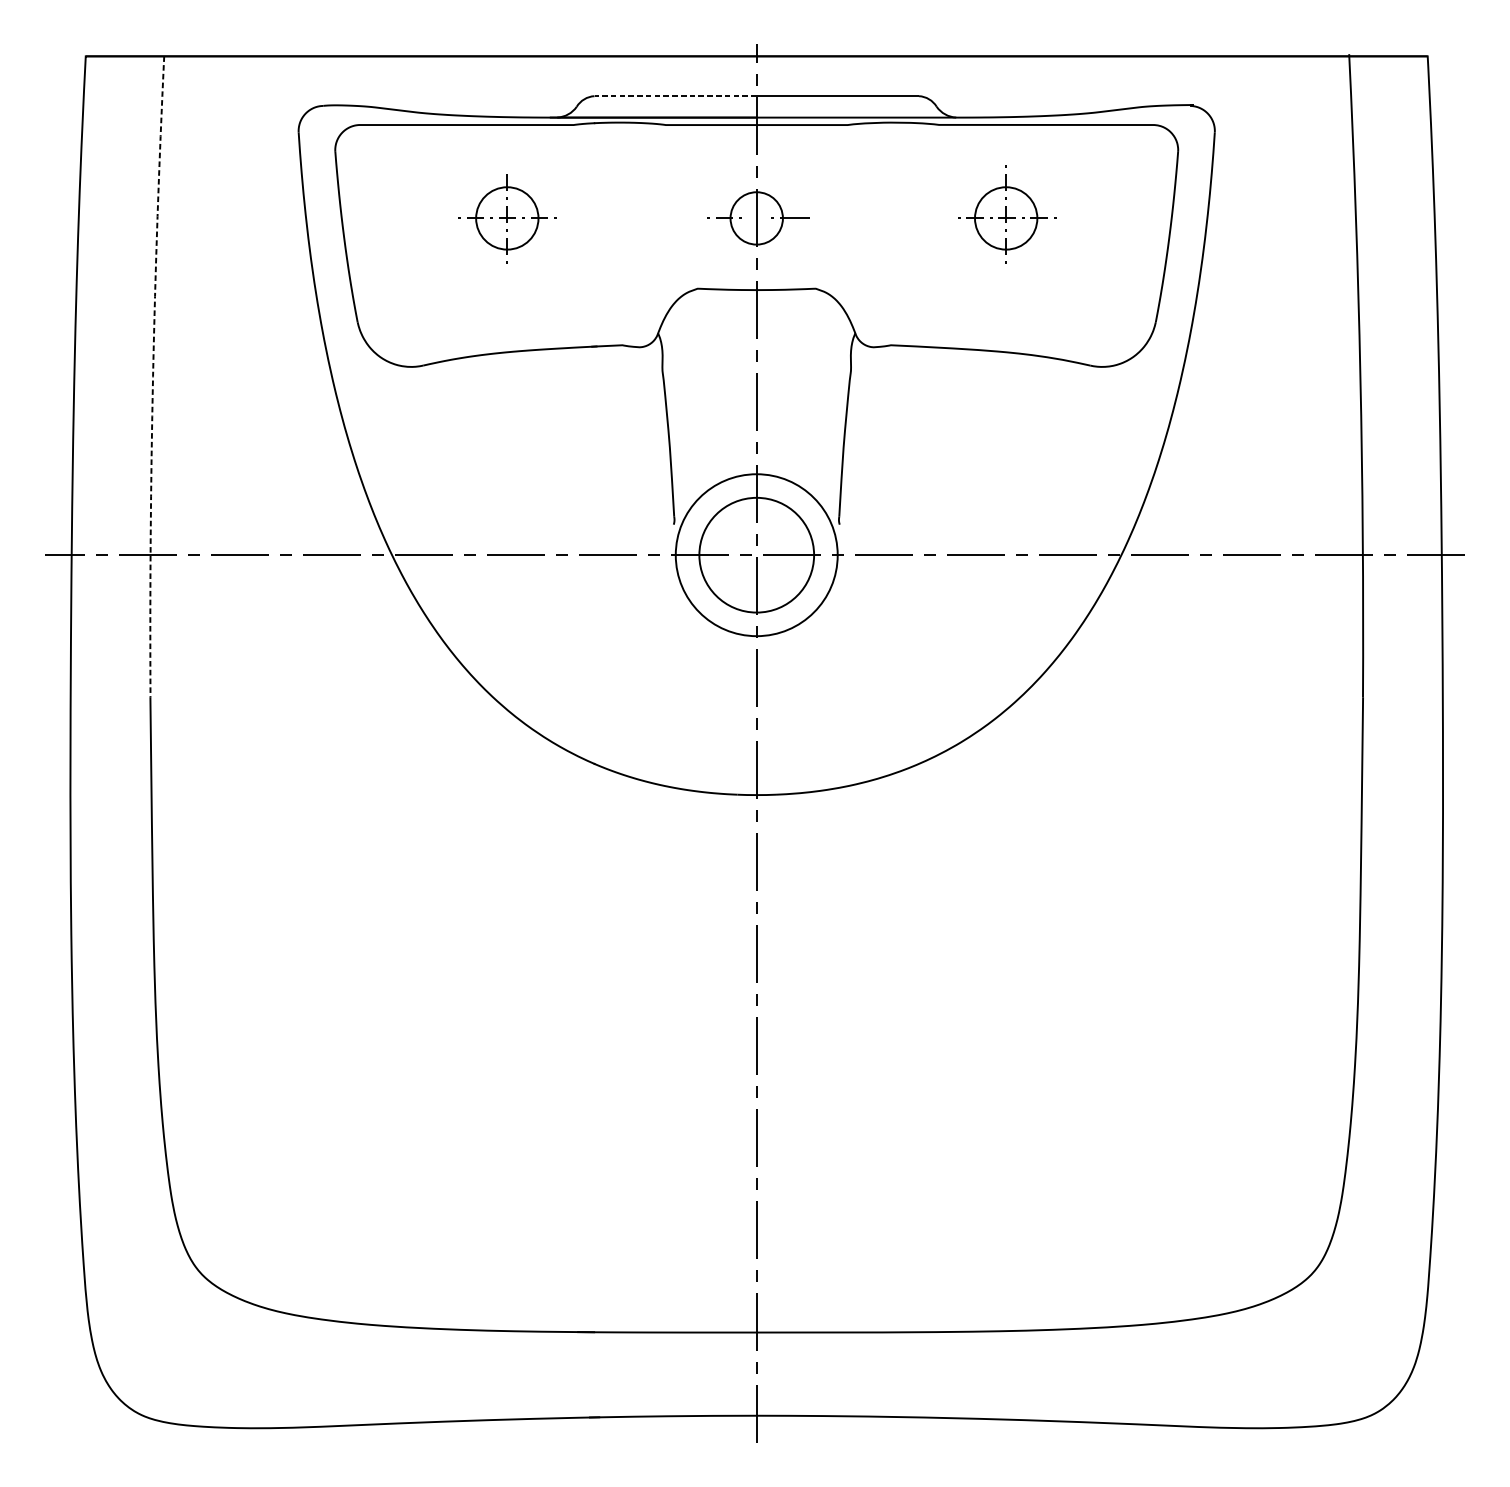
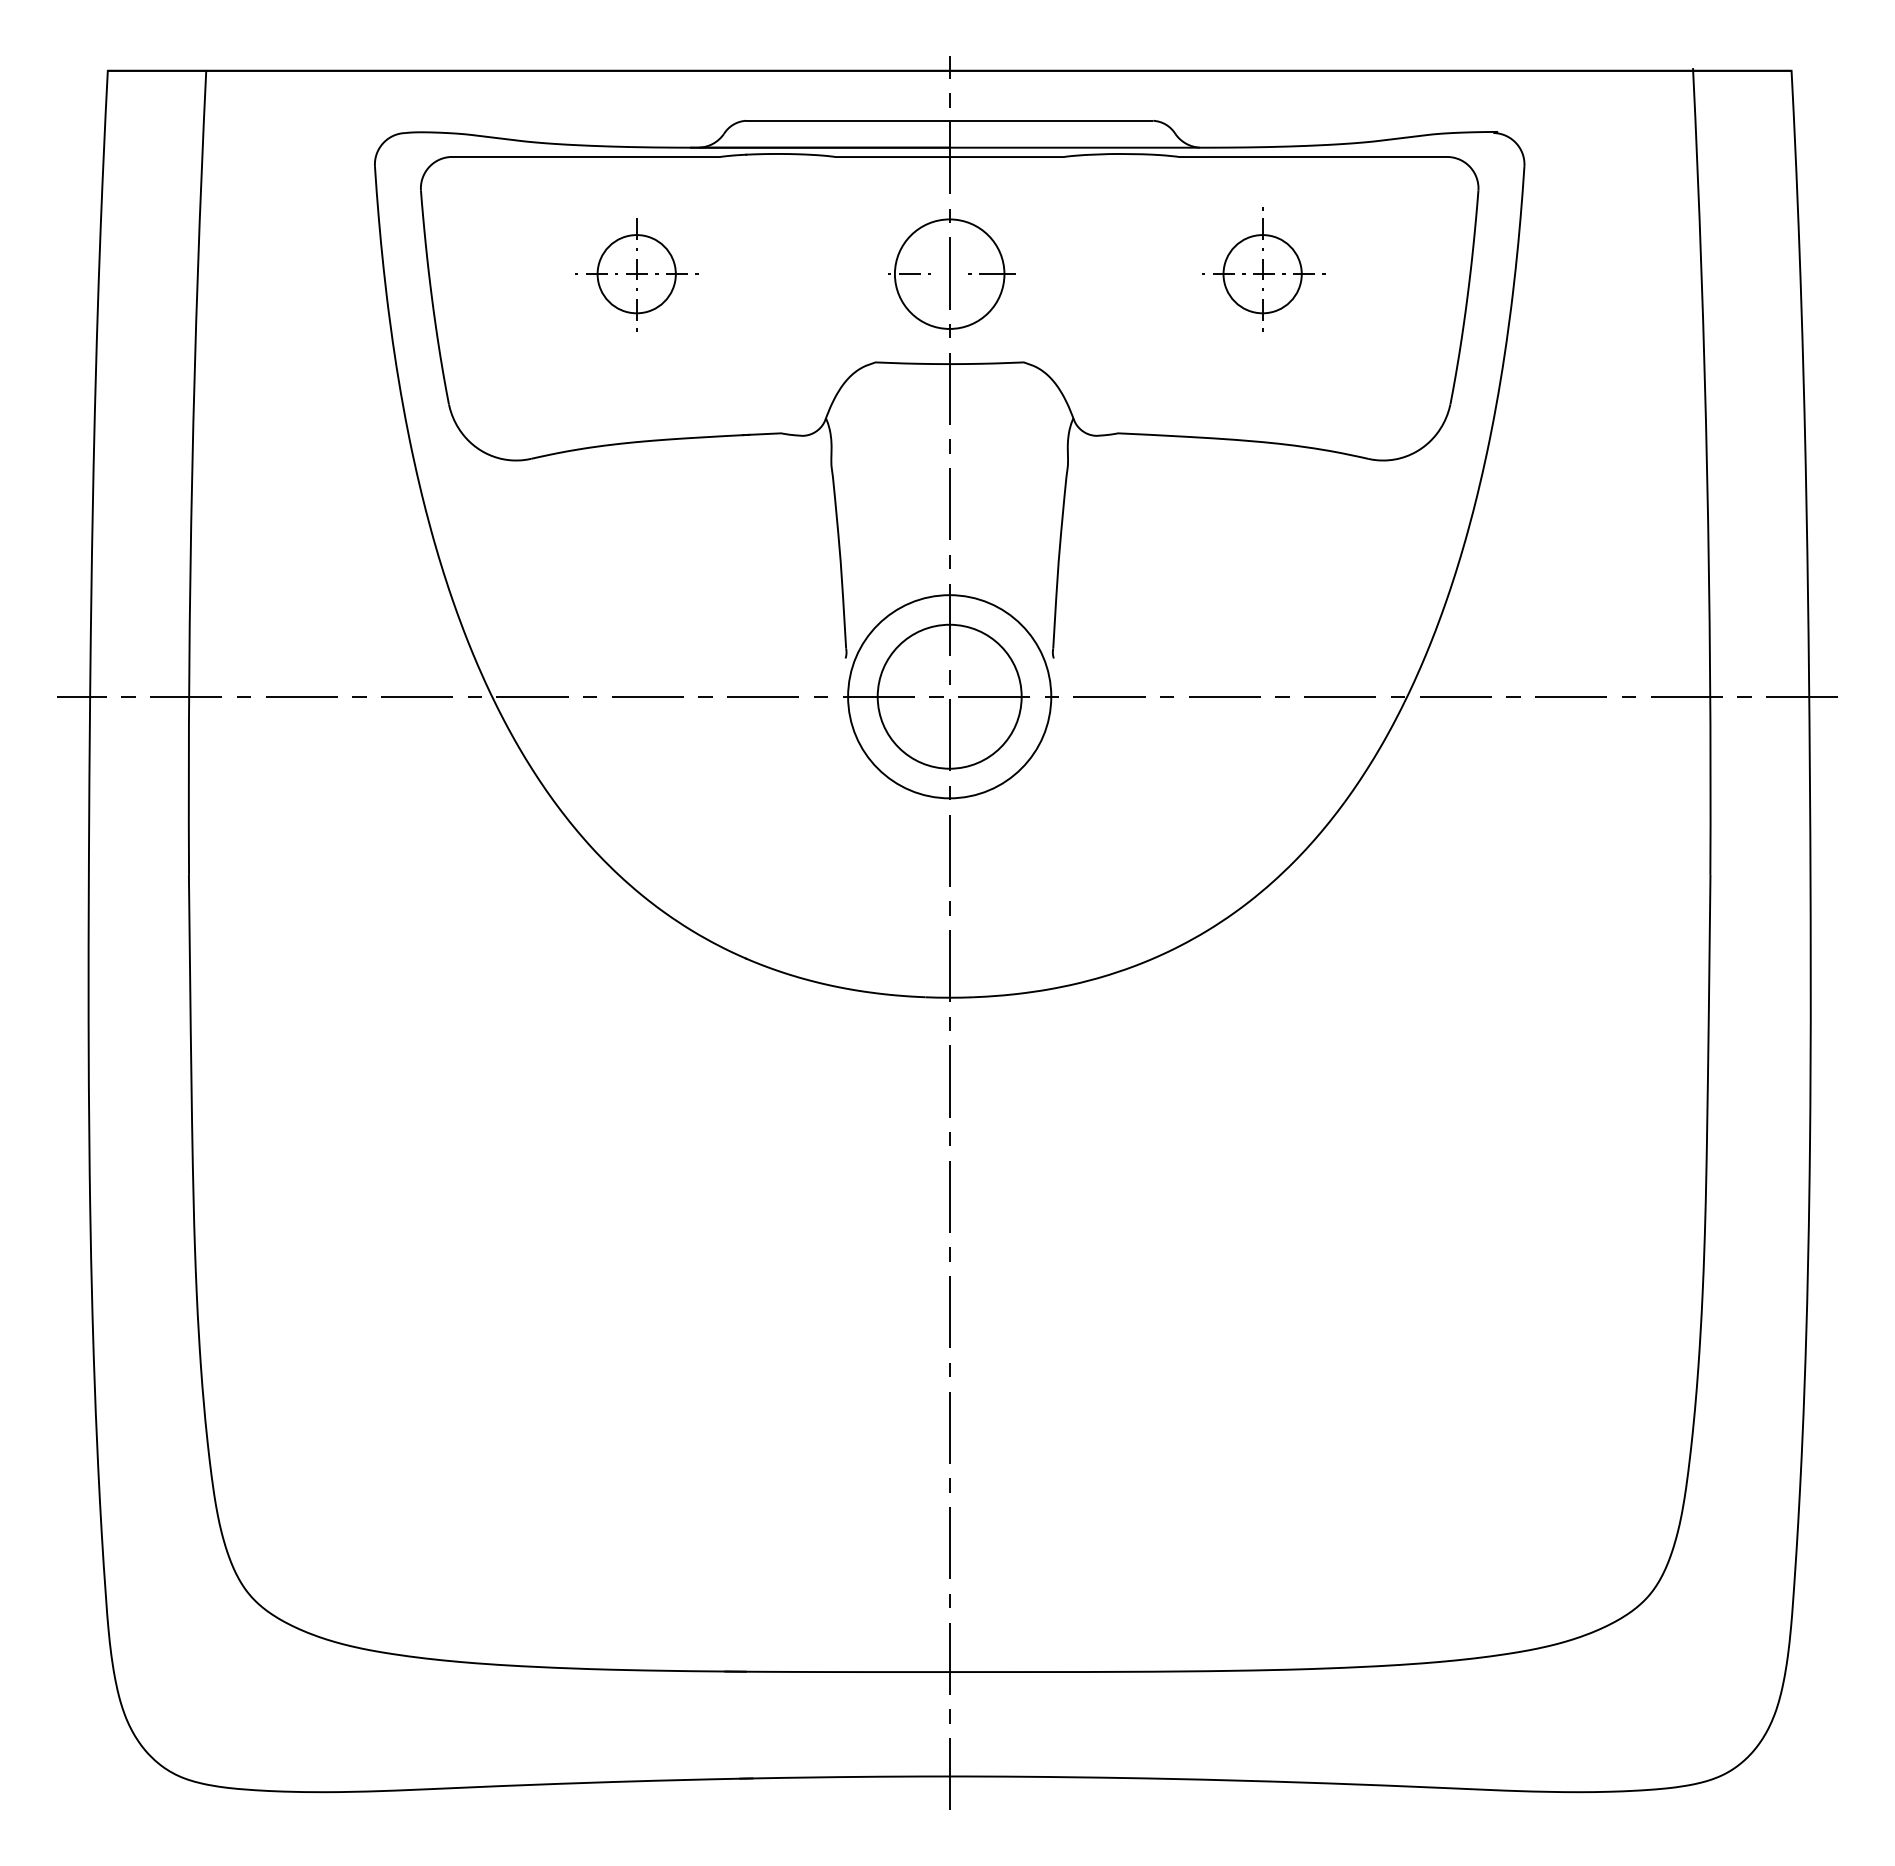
line: (675, 95) -> (847, 120), dashed -> solid
circle: (756, 217) -> (949, 273), size x1.67
line: (153, 376) -> (192, 472), dashed -> solid

